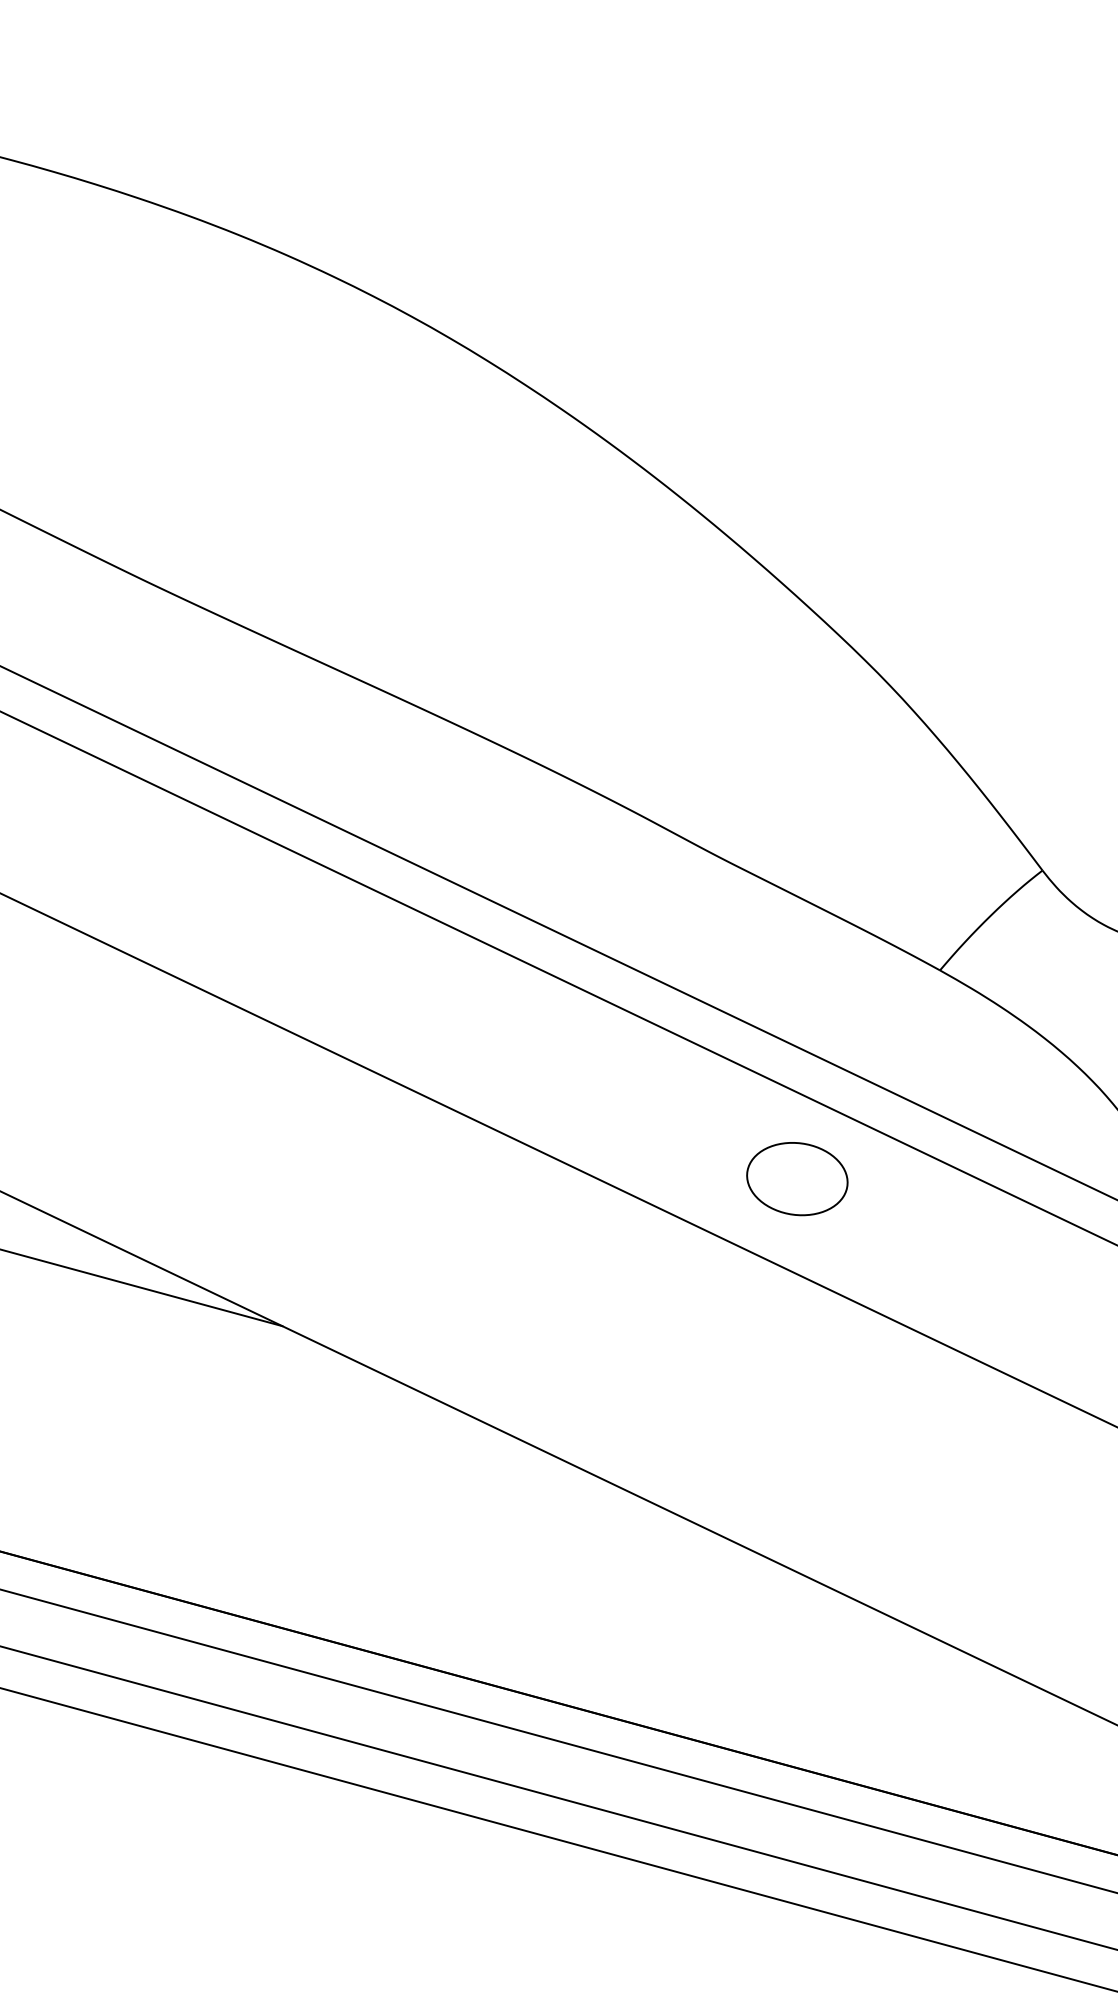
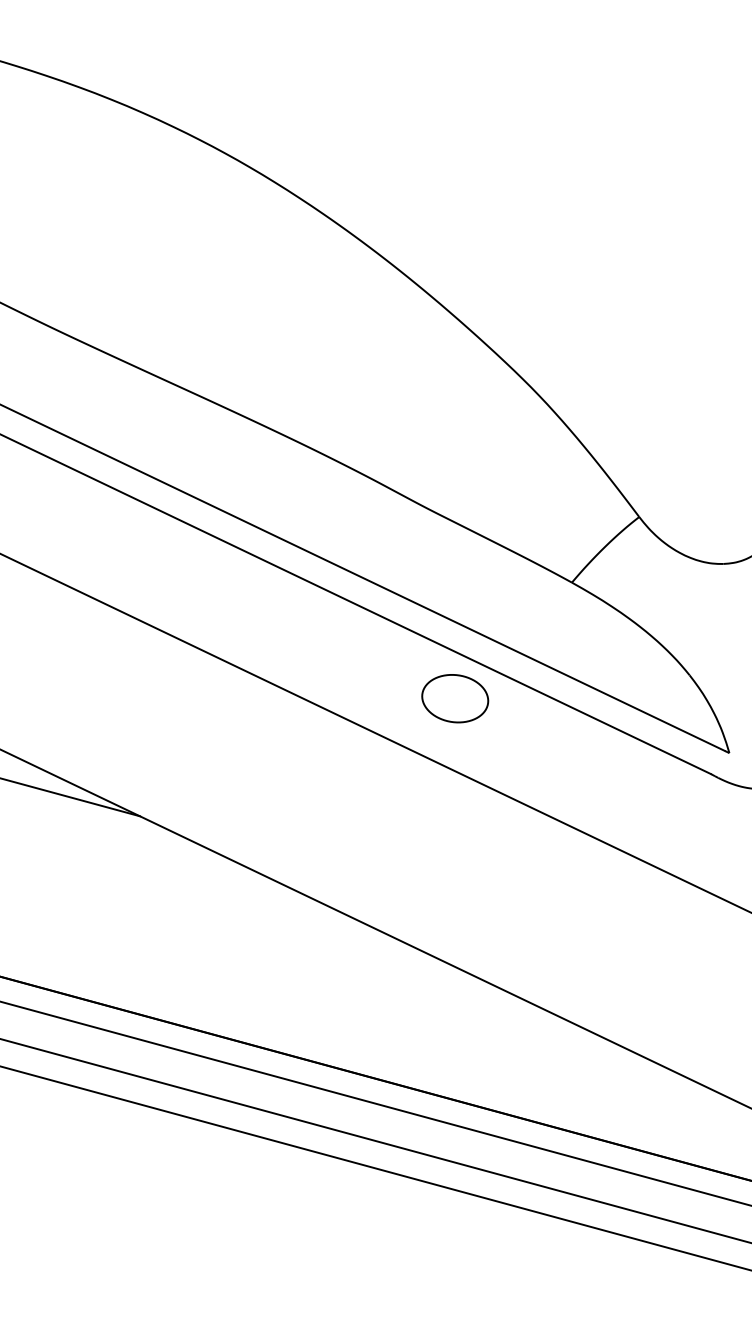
part: (797, 1178) -> (455, 698), moved

